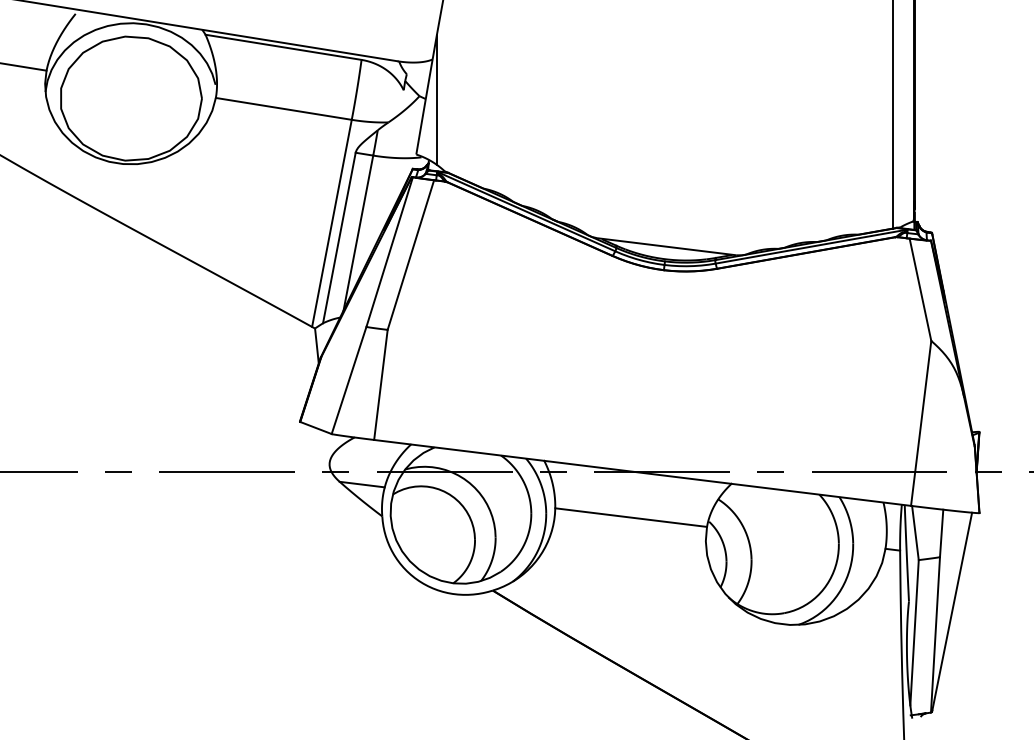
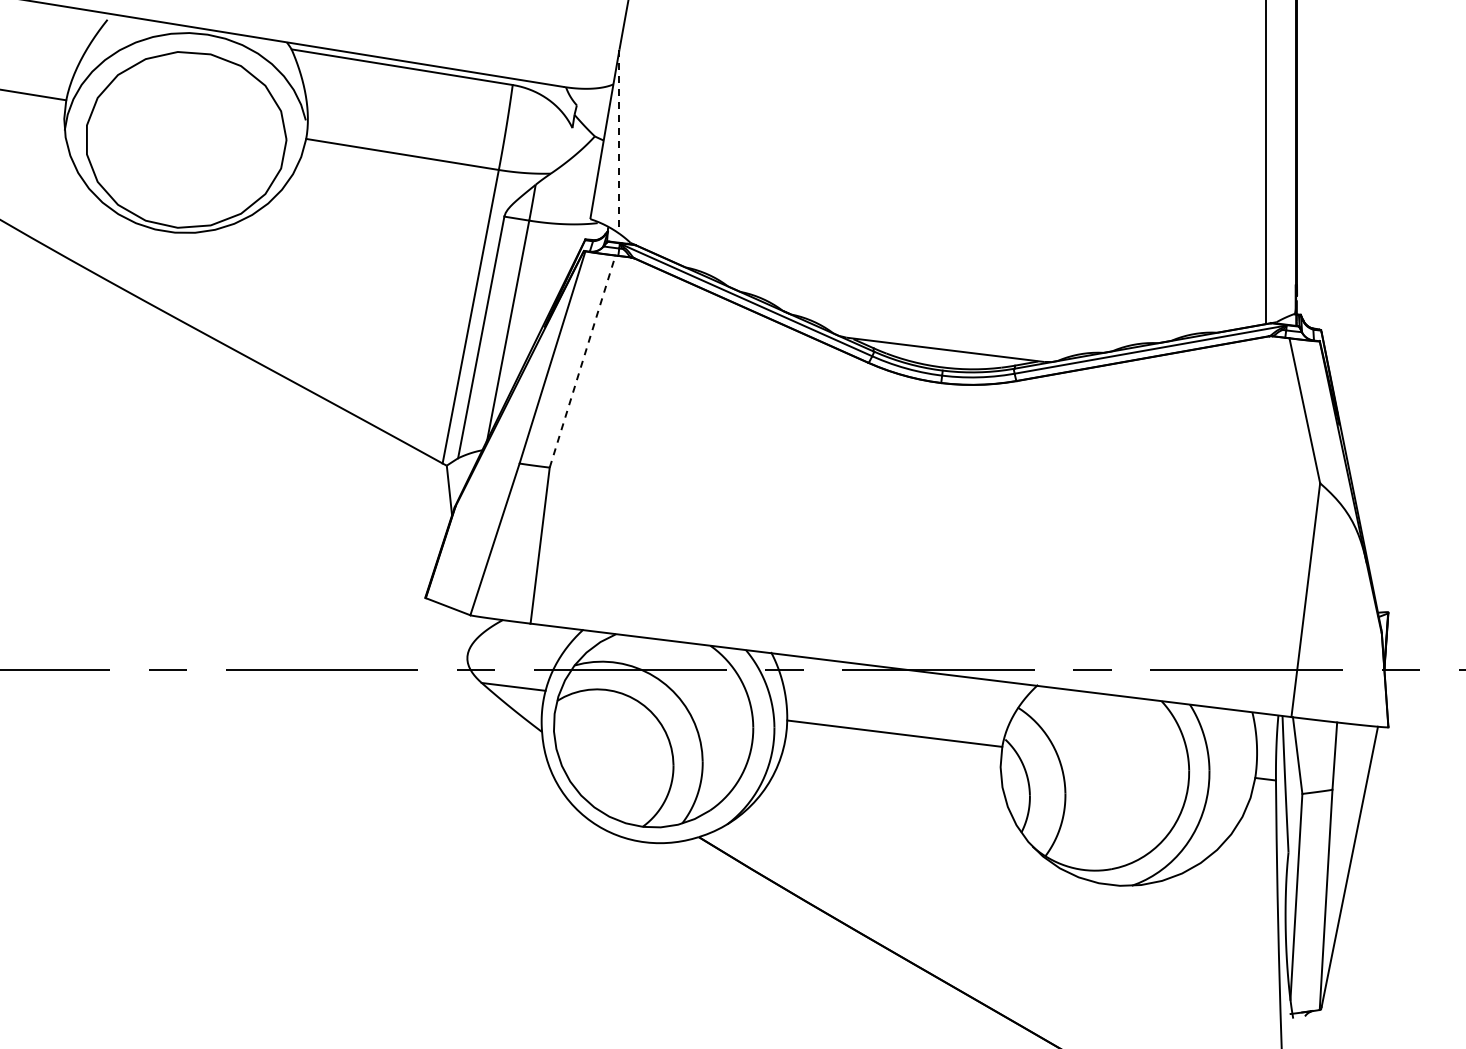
line: (436, 100) -> (619, 142), solid -> dashed
line: (410, 254) -> (582, 361), solid -> dashed

